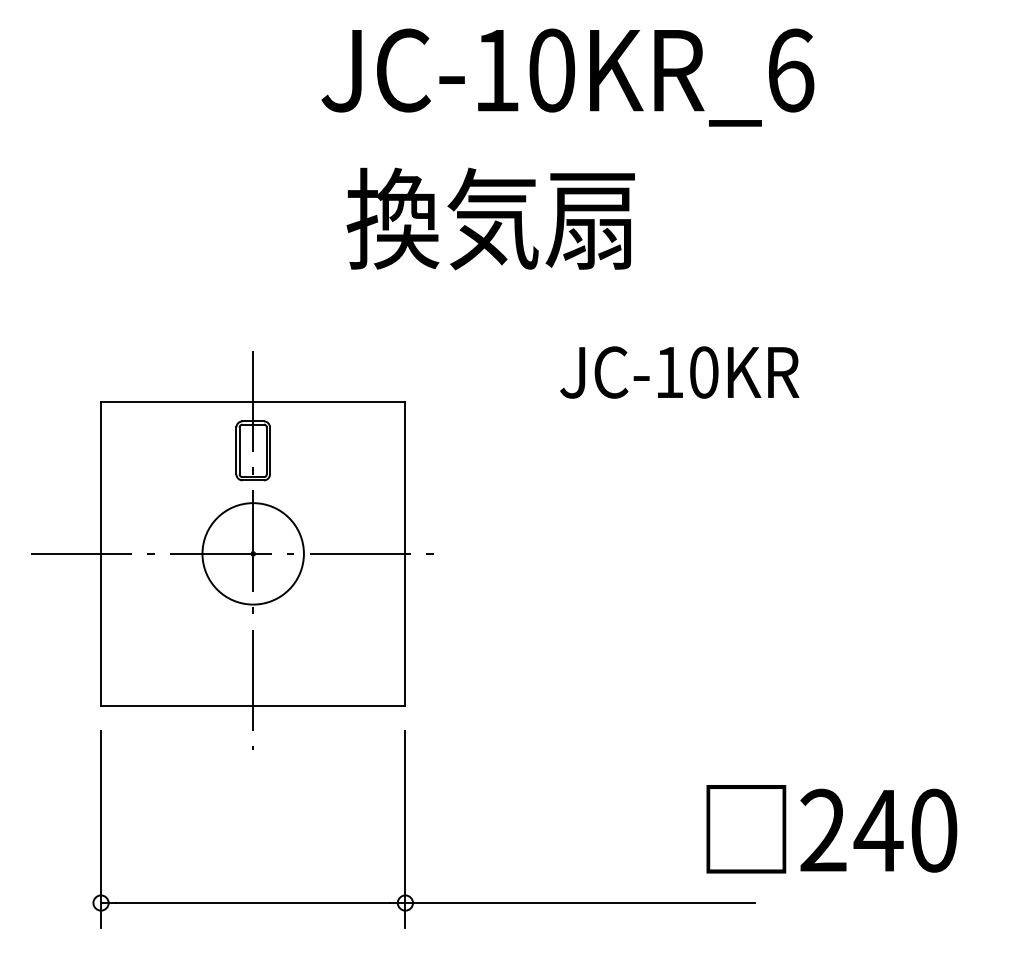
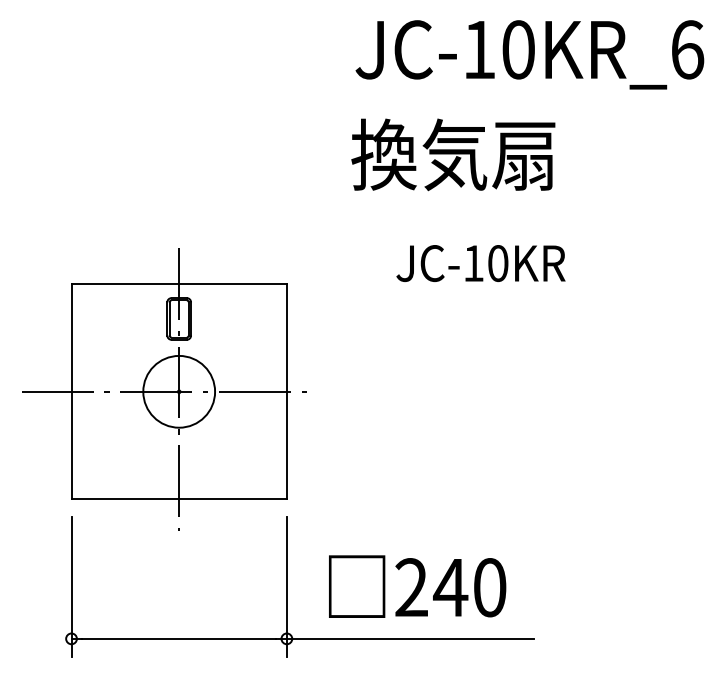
text: (567, 77) -> (529, 54), moved
text: (491, 218) -> (453, 154), moved
text: (831, 829) -> (417, 586), moved

